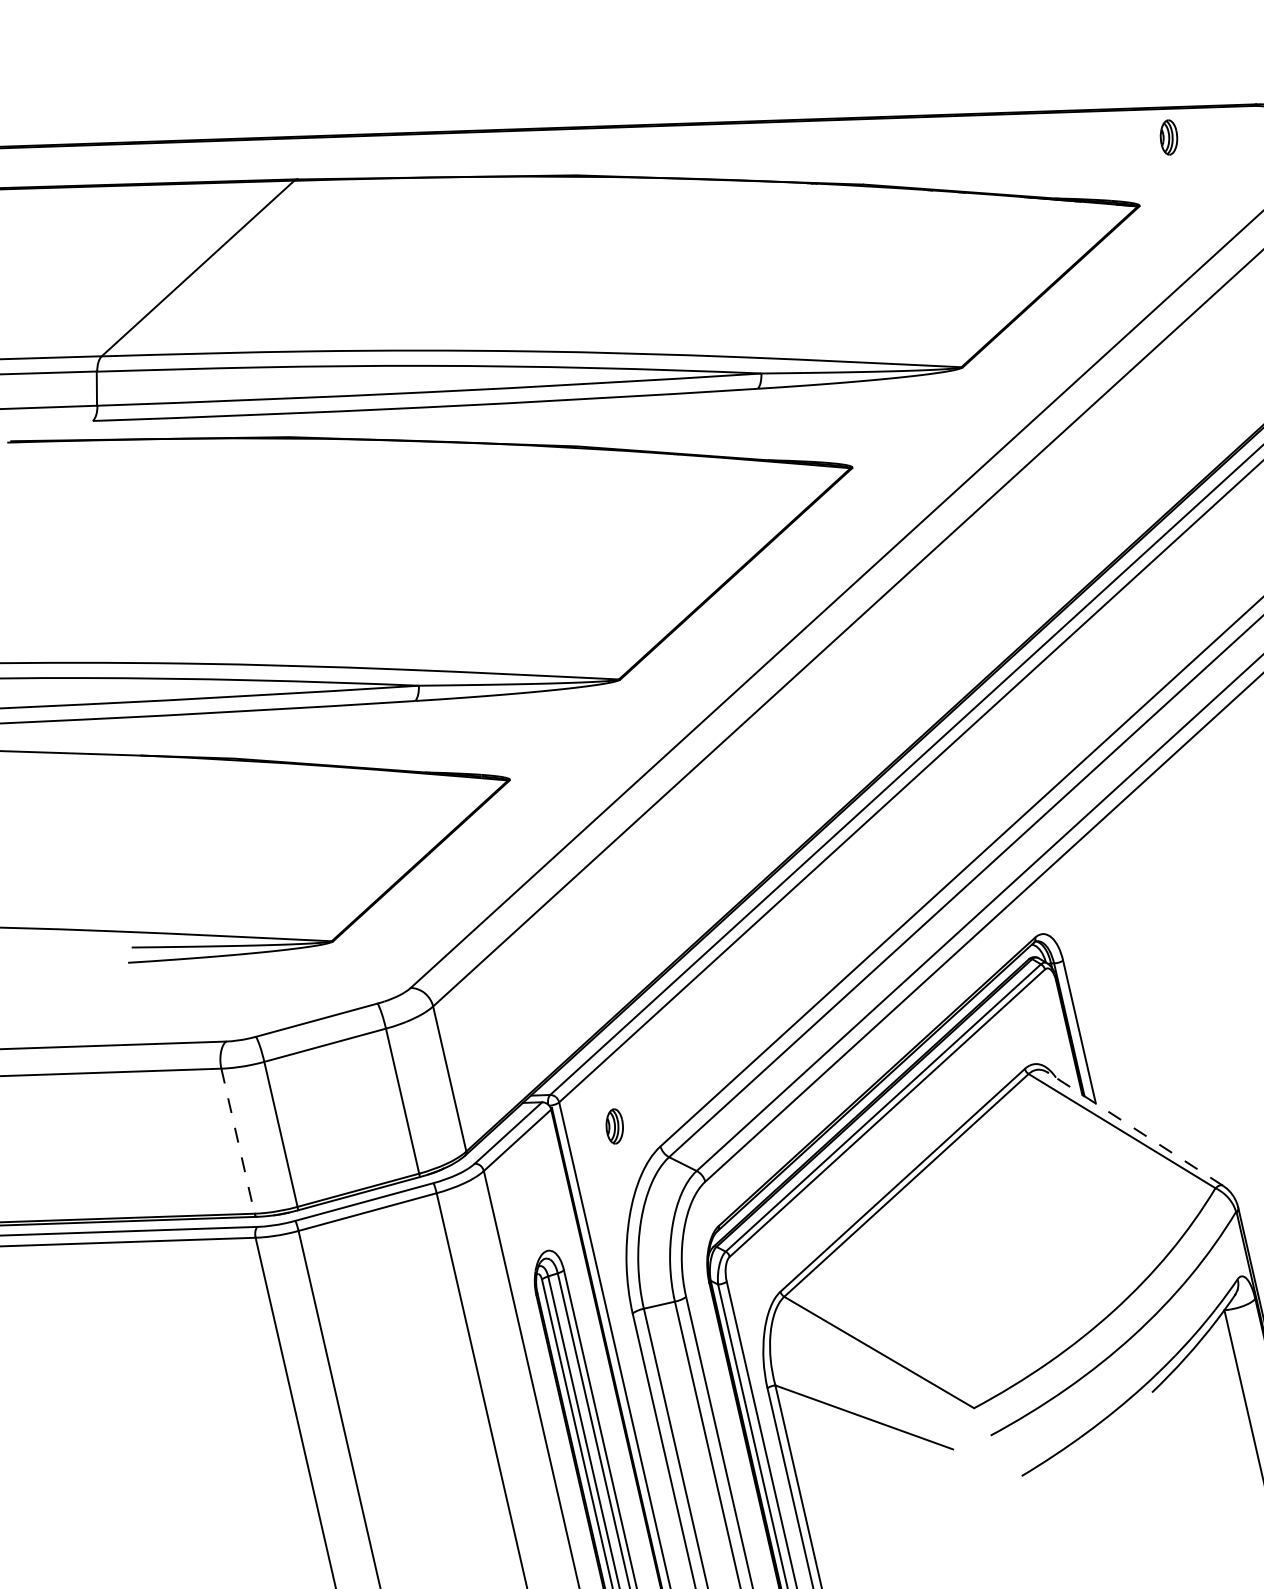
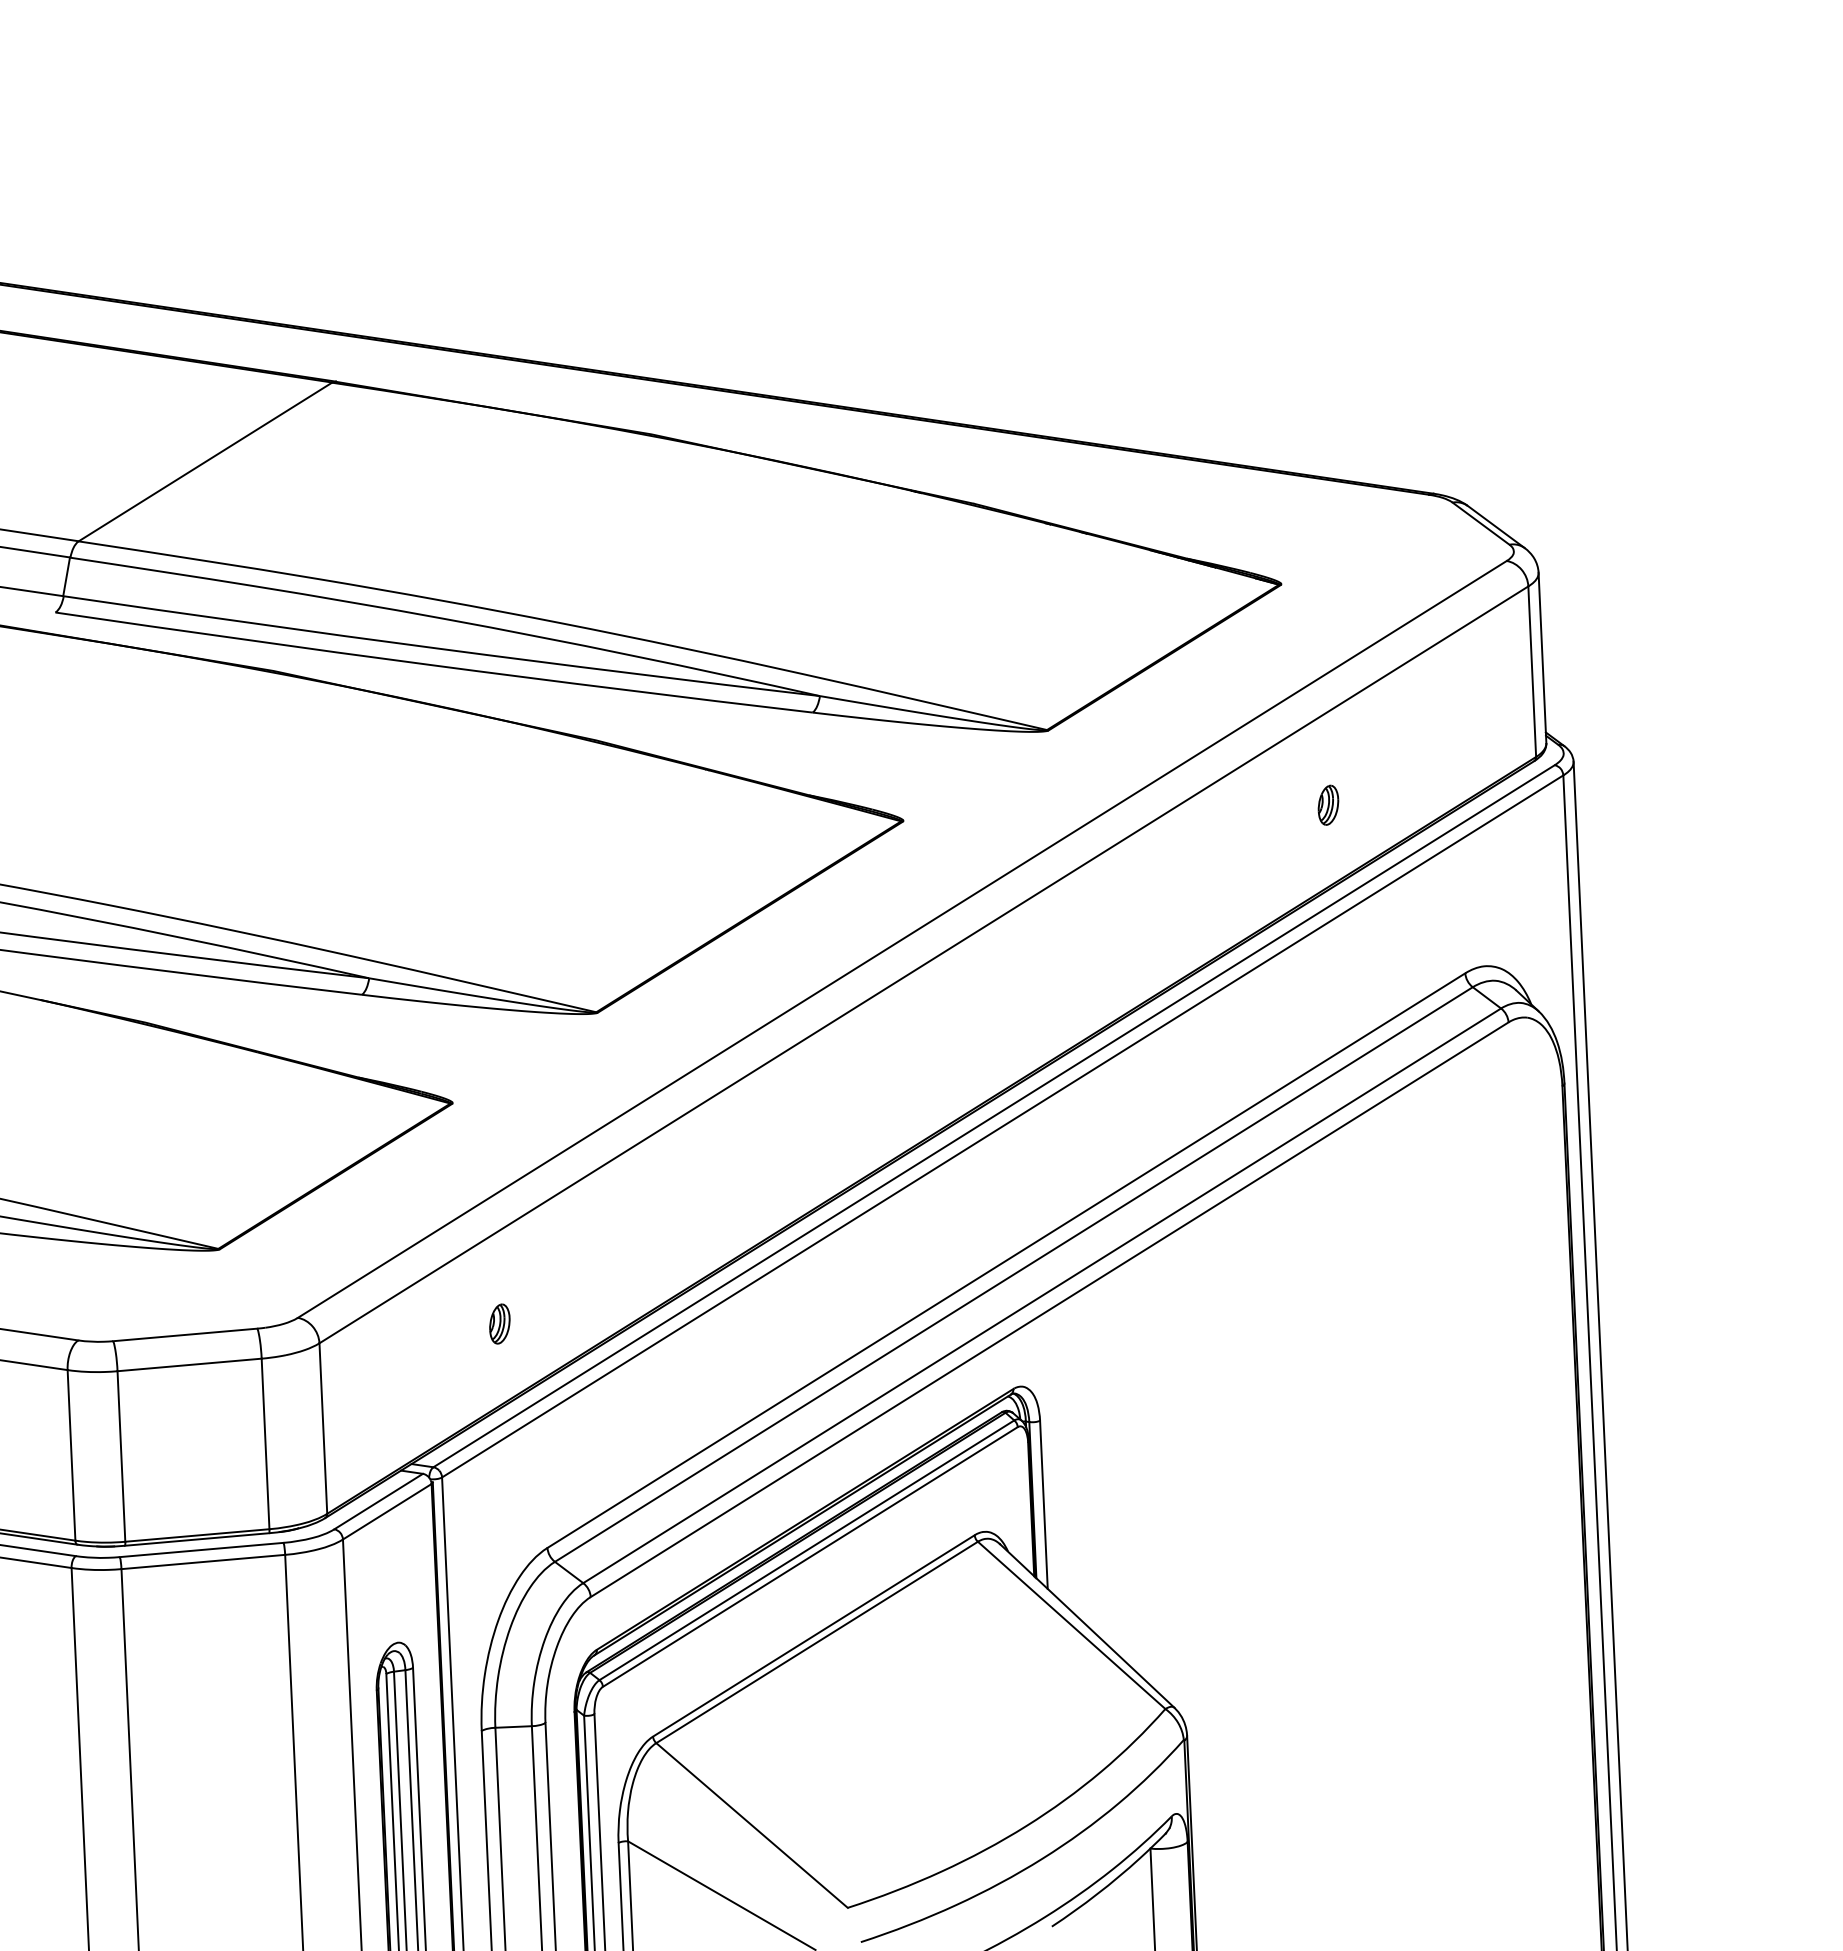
part: (1168, 136) -> (1328, 804), moved
part: (614, 1126) -> (499, 1323), moved
line: (1135, 1128) -> (1087, 1625), dashed -> solid
line: (238, 1141) -> (71, 1455), dashed -> solid

